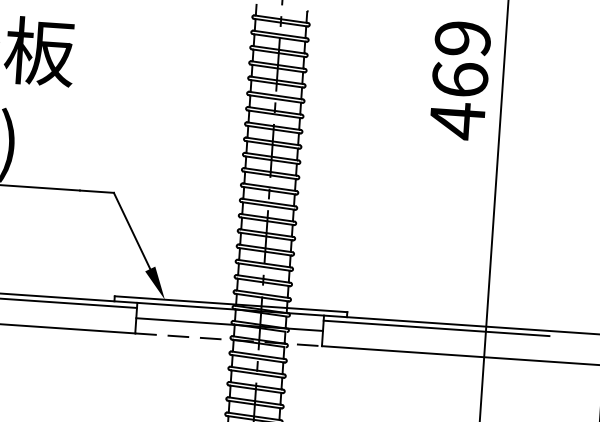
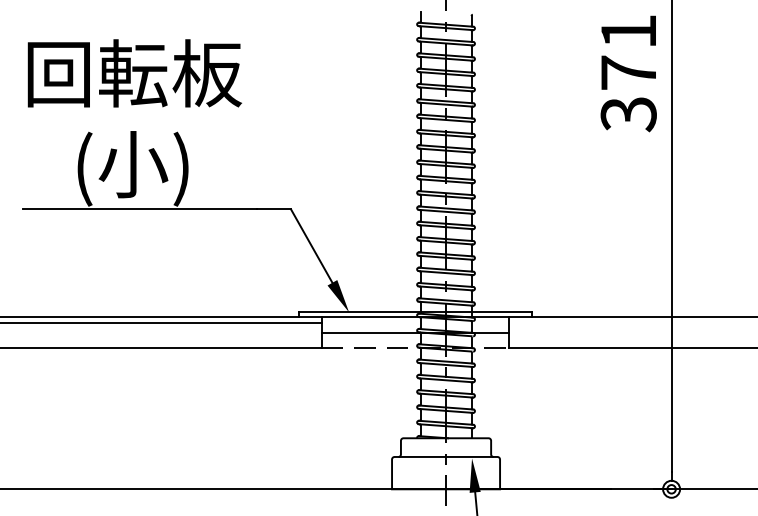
text: (459, 81) -> (628, 74), 469 -> 371
line: (436, 328) -> (622, 322), removed

